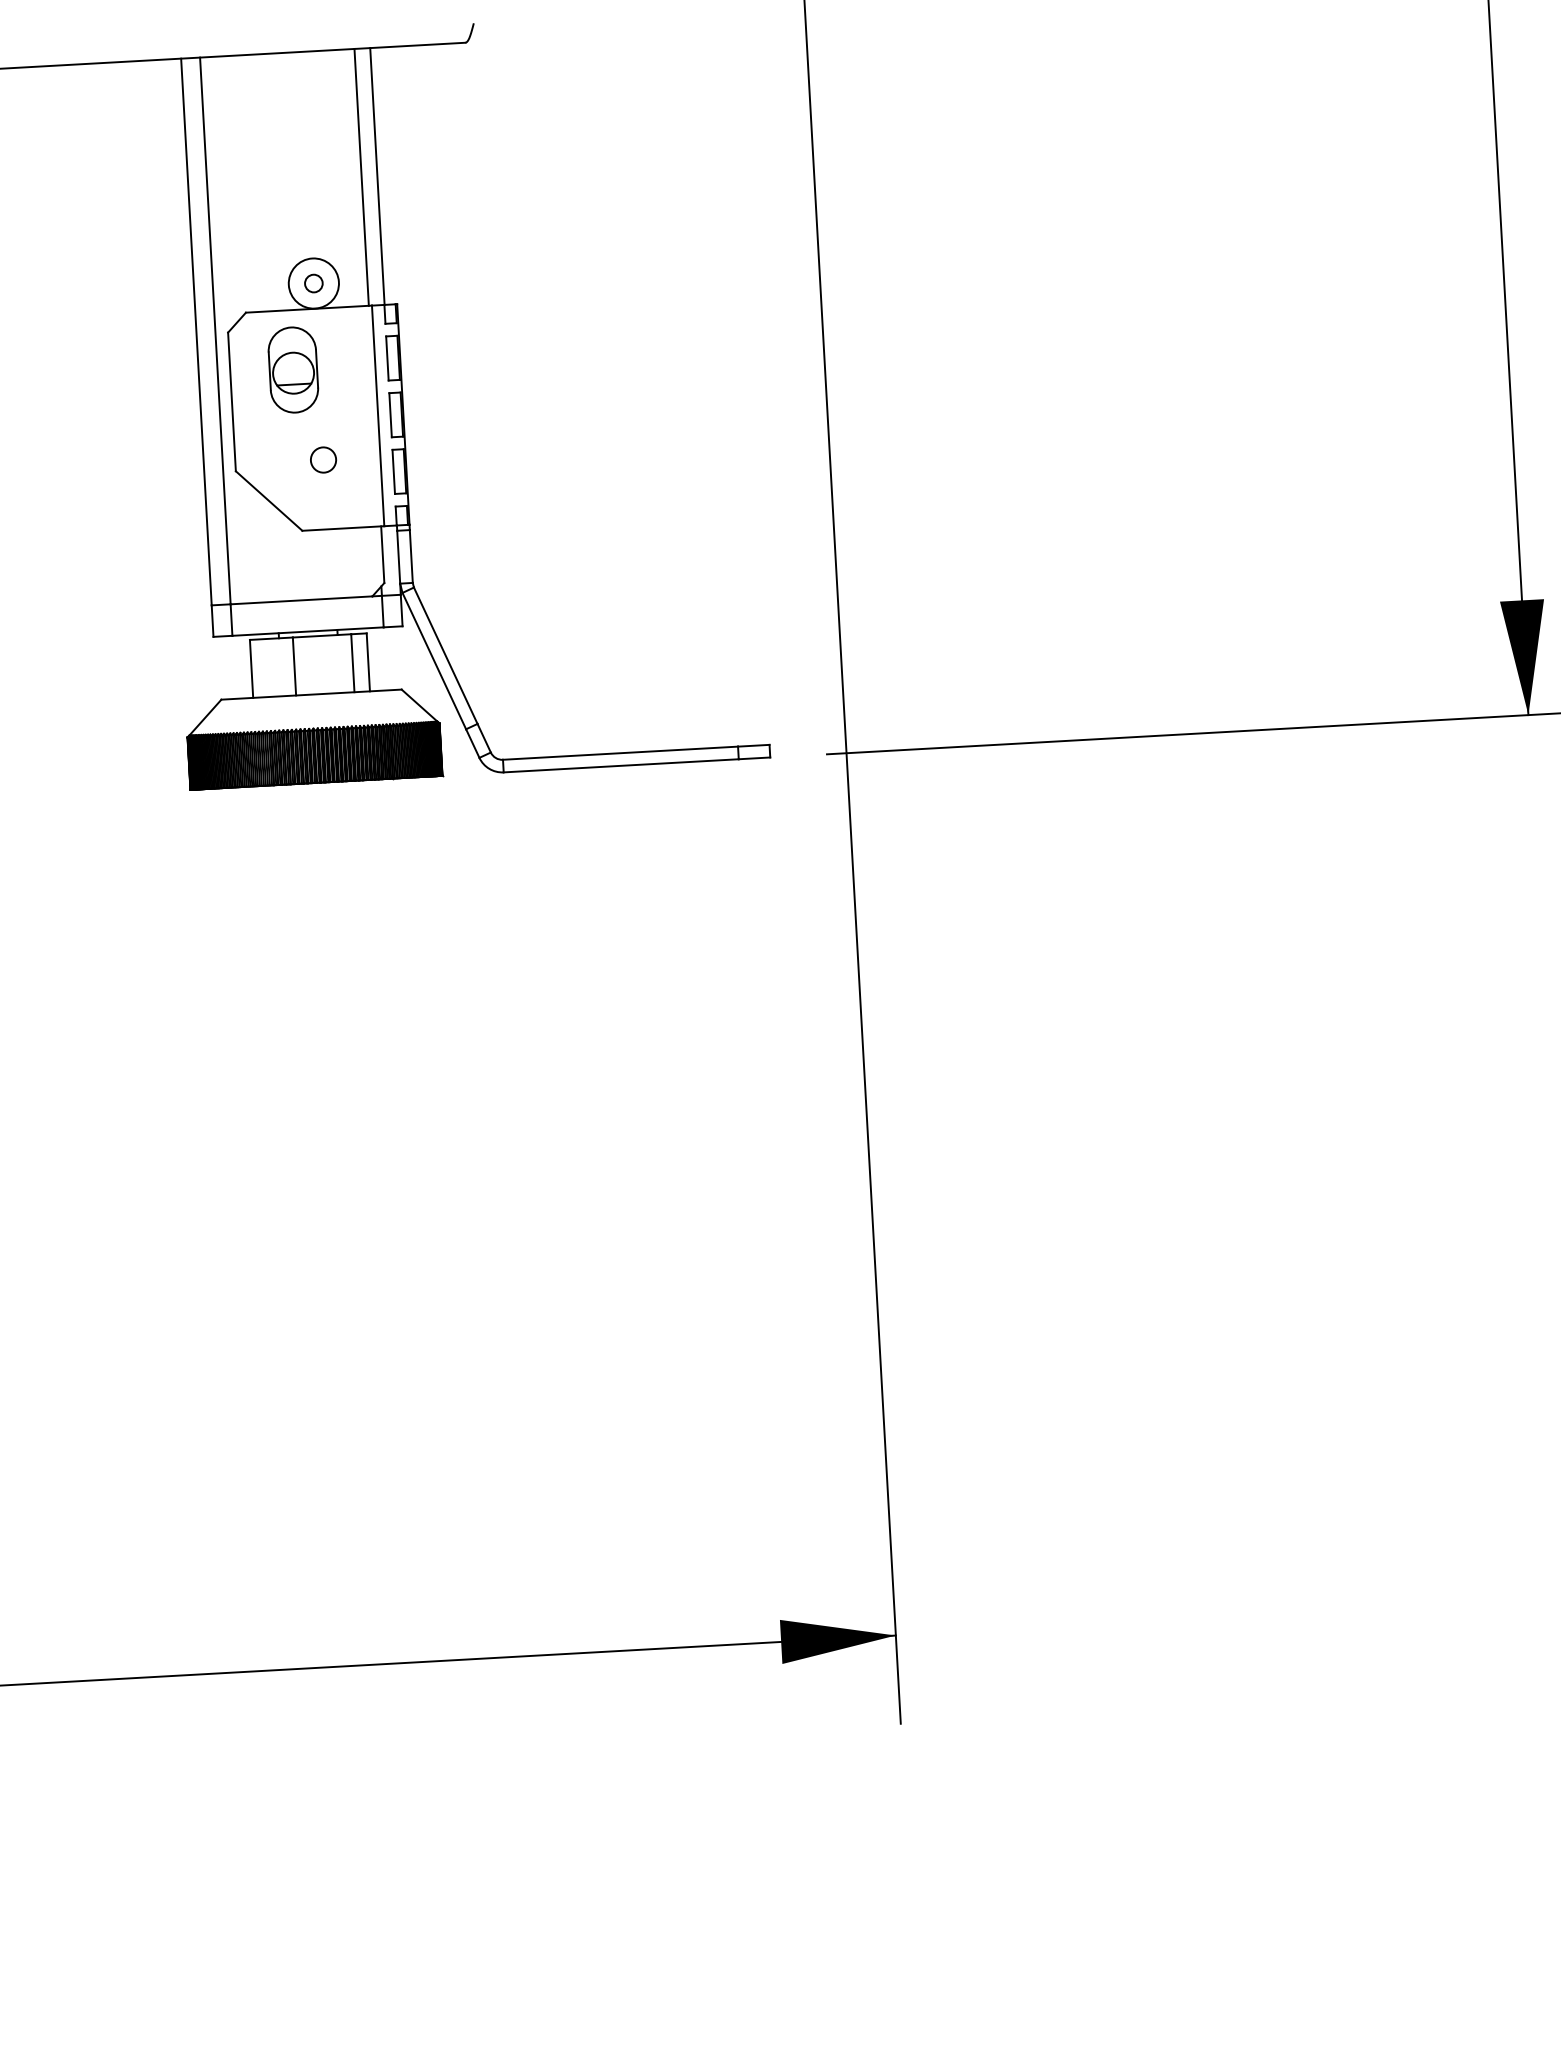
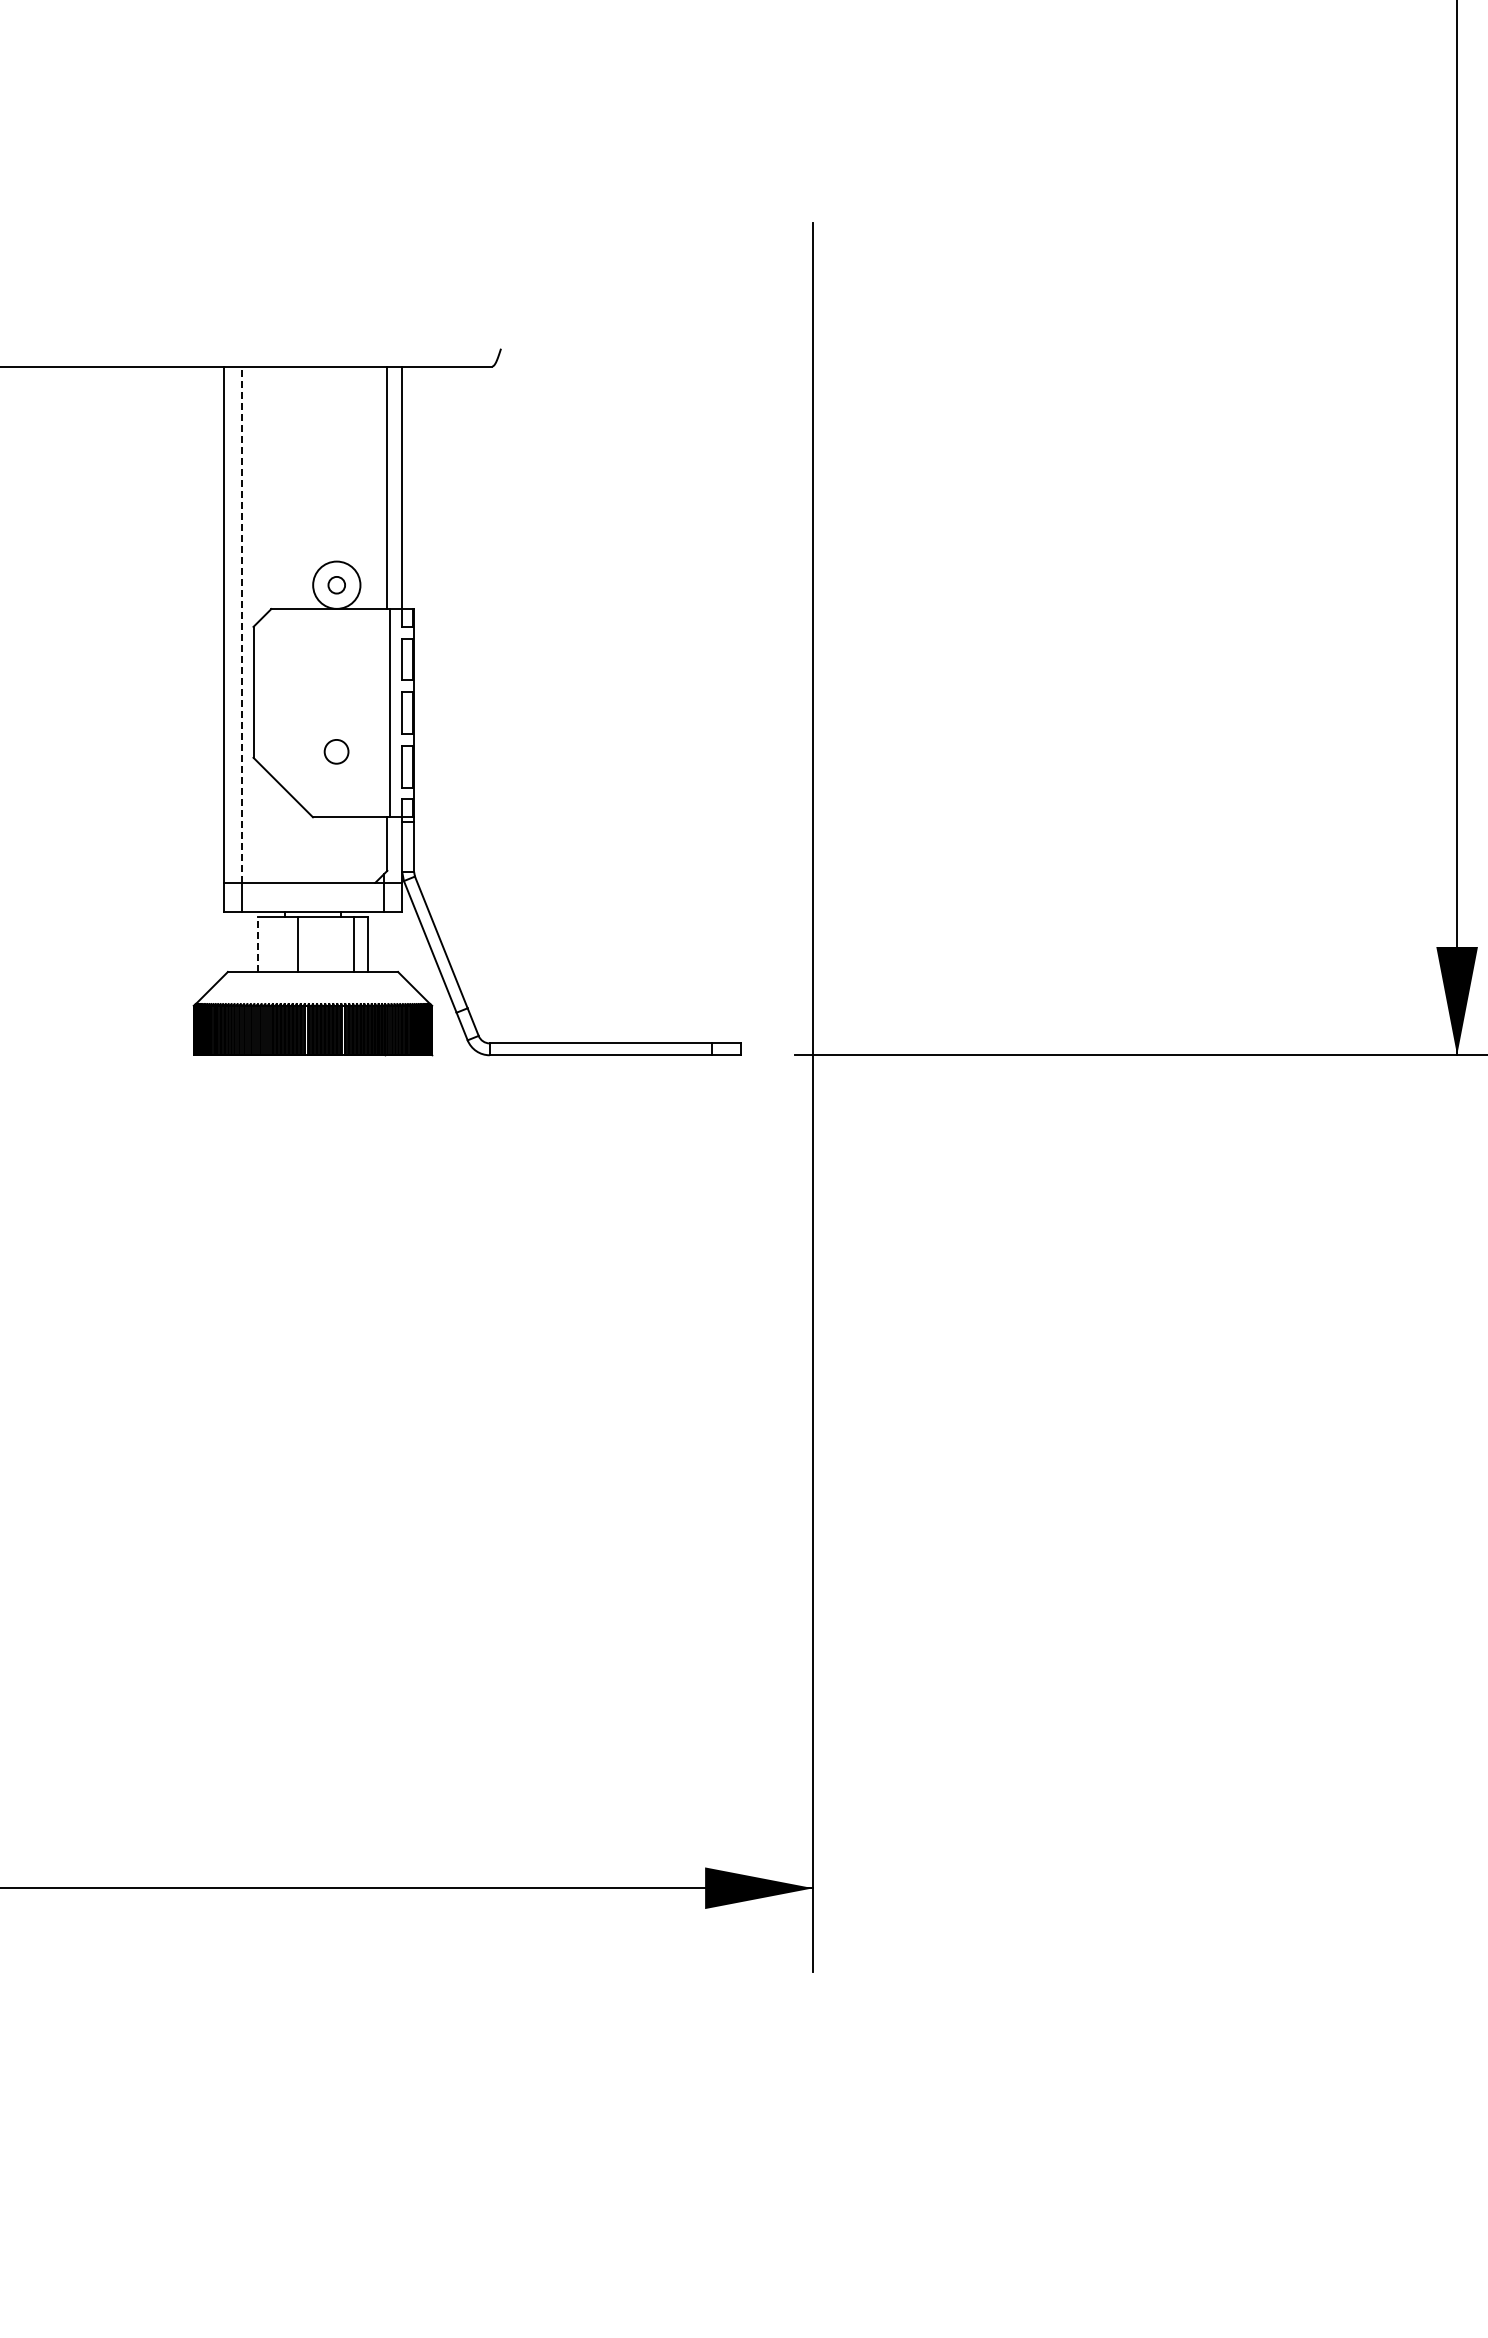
line: (215, 330) -> (241, 624), solid -> dashed
part: (292, 370) -> (312, 665), removed
line: (251, 668) -> (257, 944), solid -> dashed

